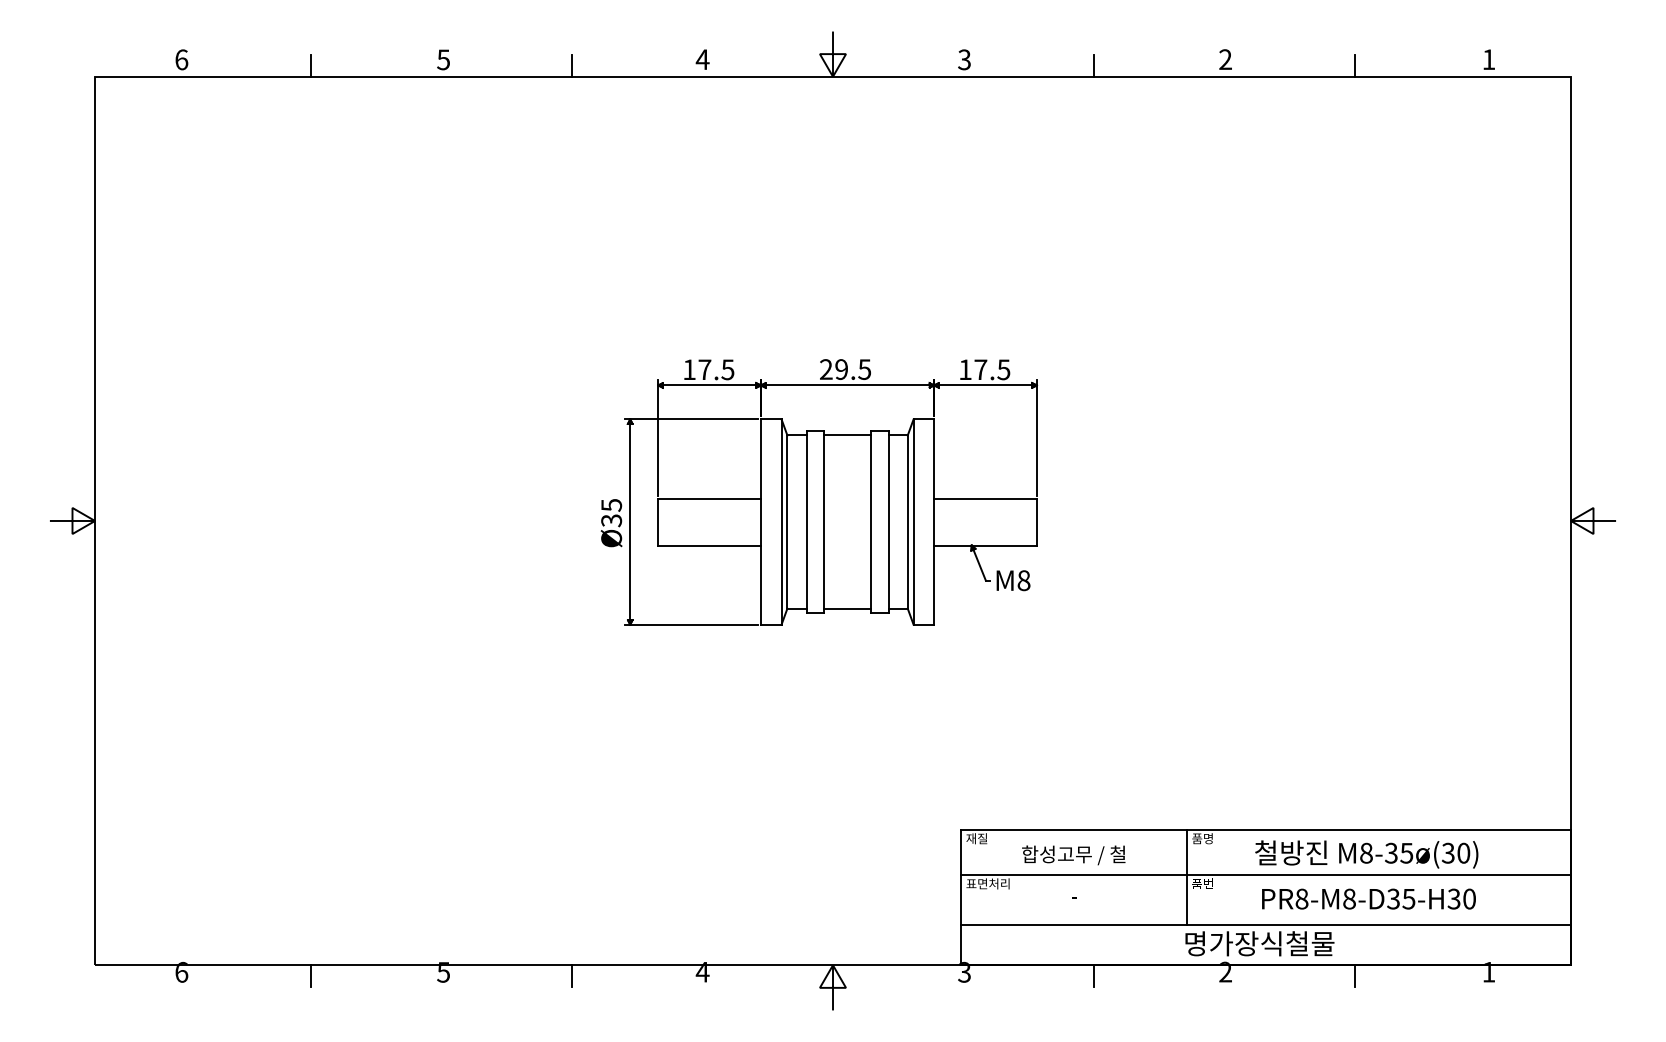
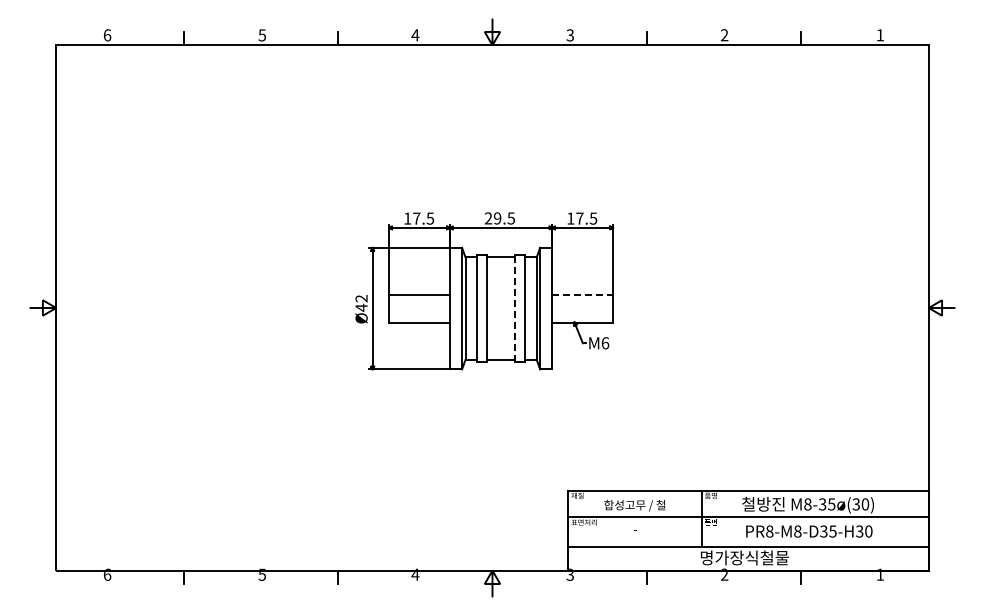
line: (986, 498) -> (583, 294), solid -> dashed
text: (611, 513) -> (361, 303), Ø35 -> Ø42
line: (871, 521) -> (515, 308), solid -> dashed
text: (1024, 581) -> (605, 343), M8 -> M6

